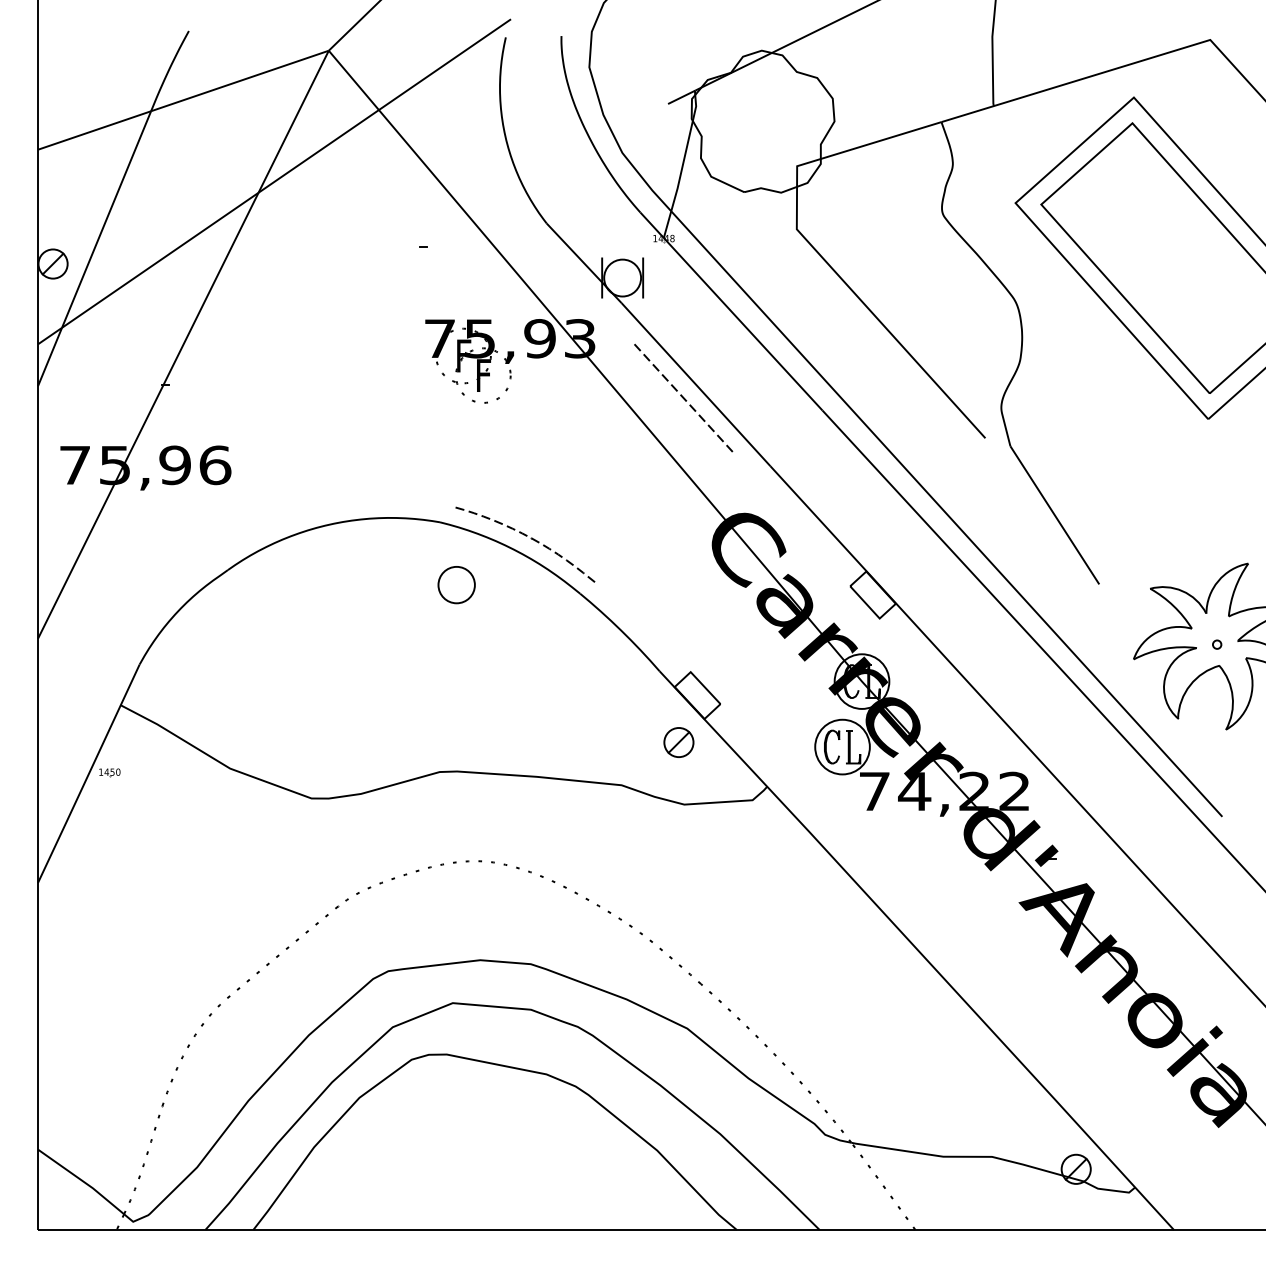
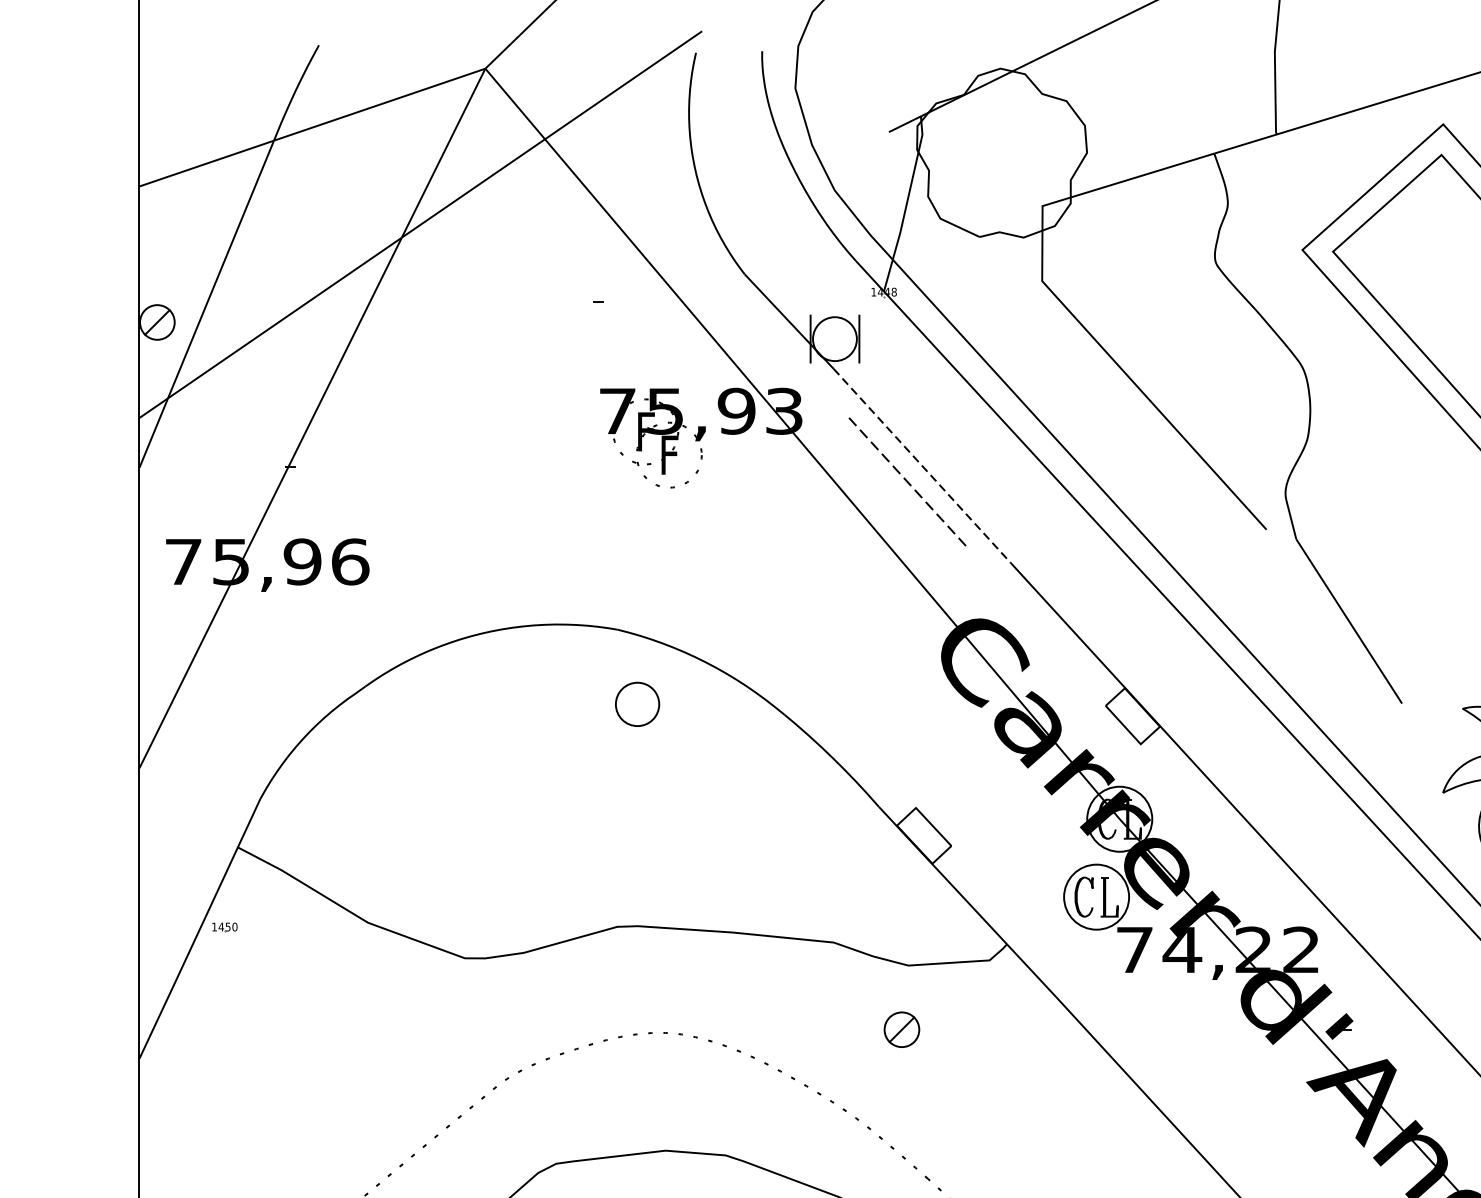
line: (696, 384) -> (922, 465), solid -> dashed
curve: (530, 538) -> (725, 648), removed
part: (678, 742) -> (901, 1029), moved

